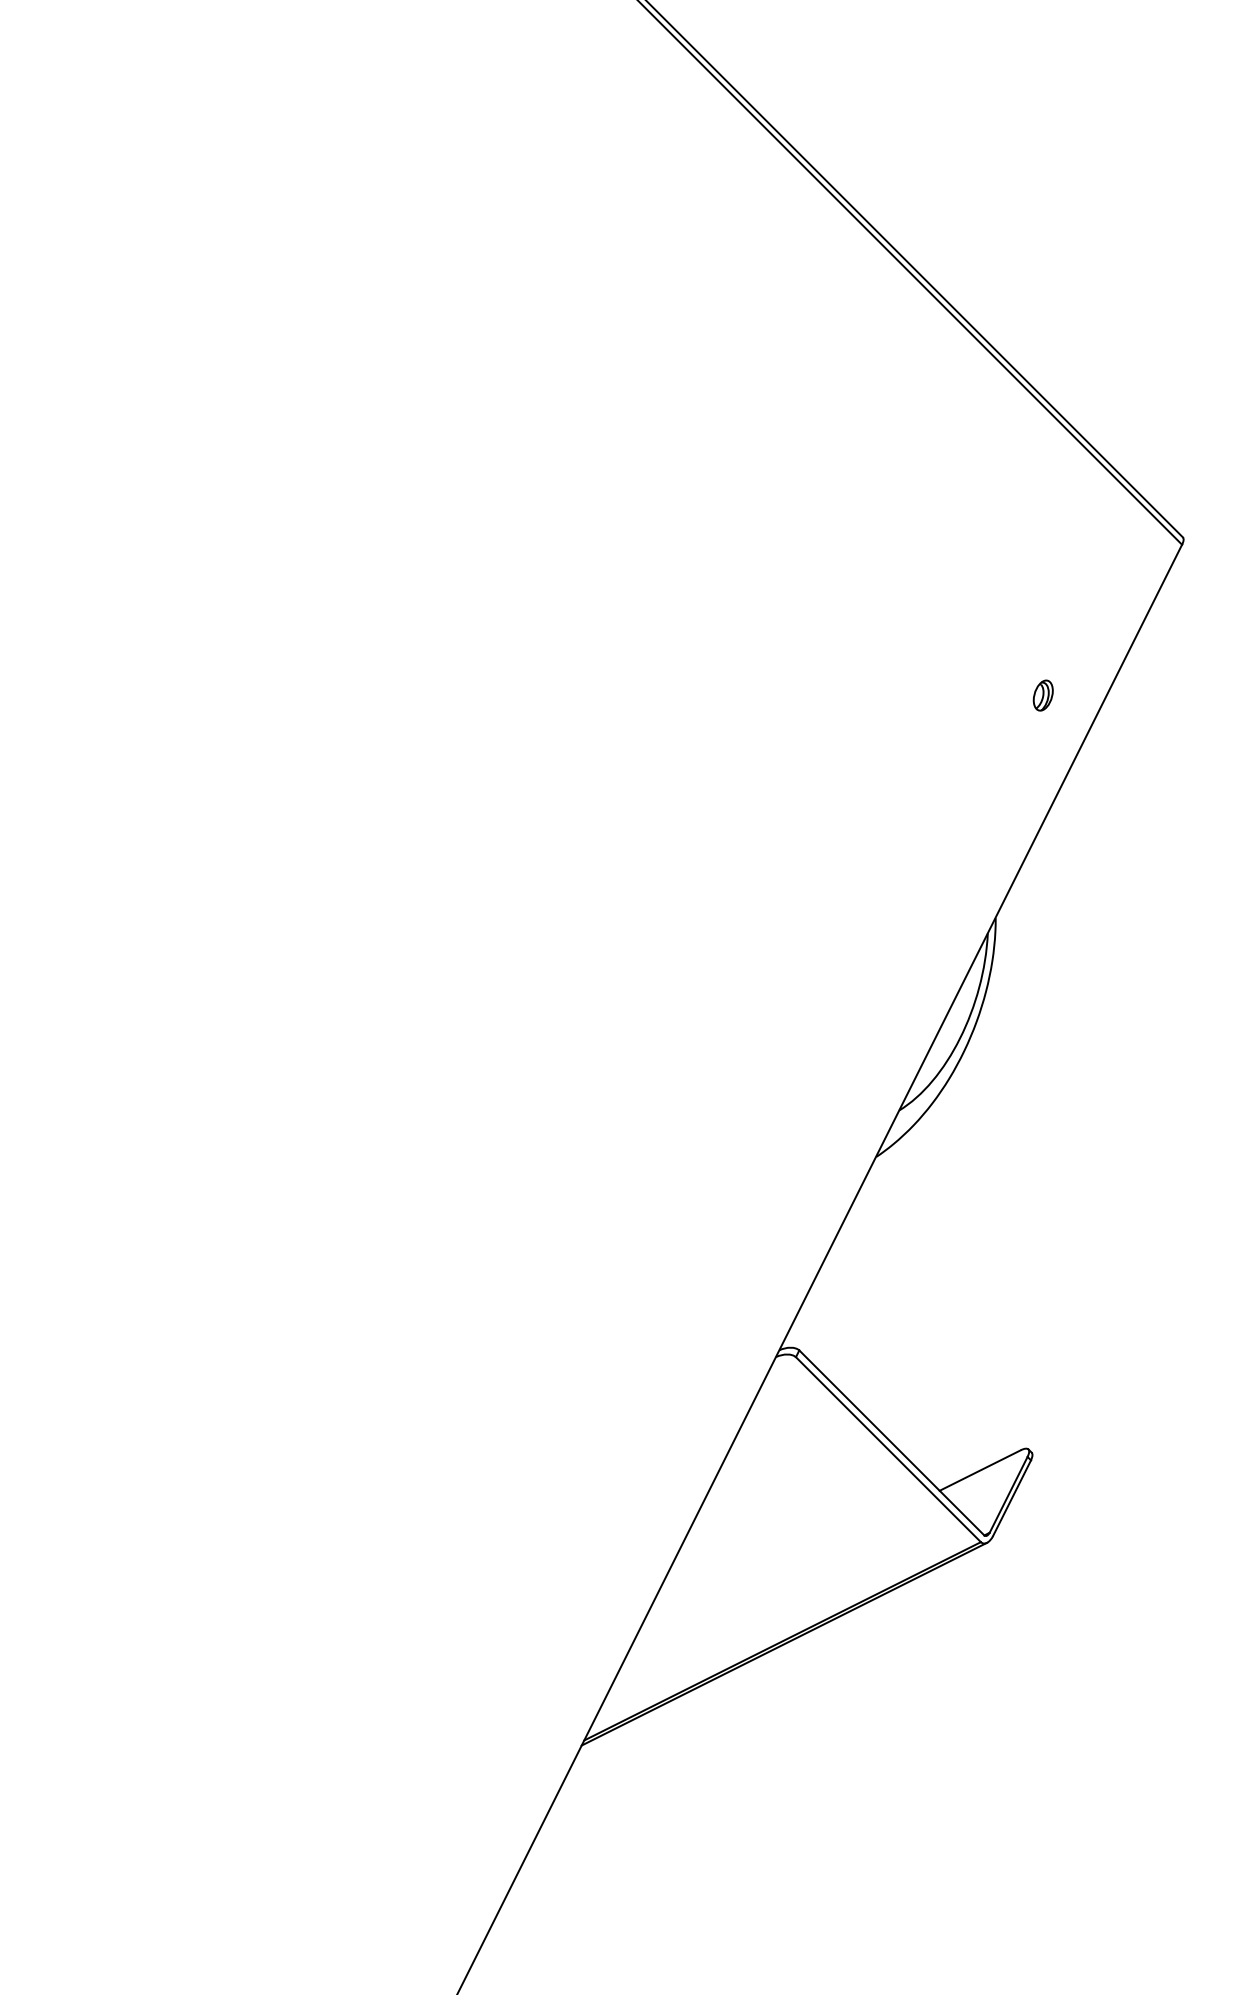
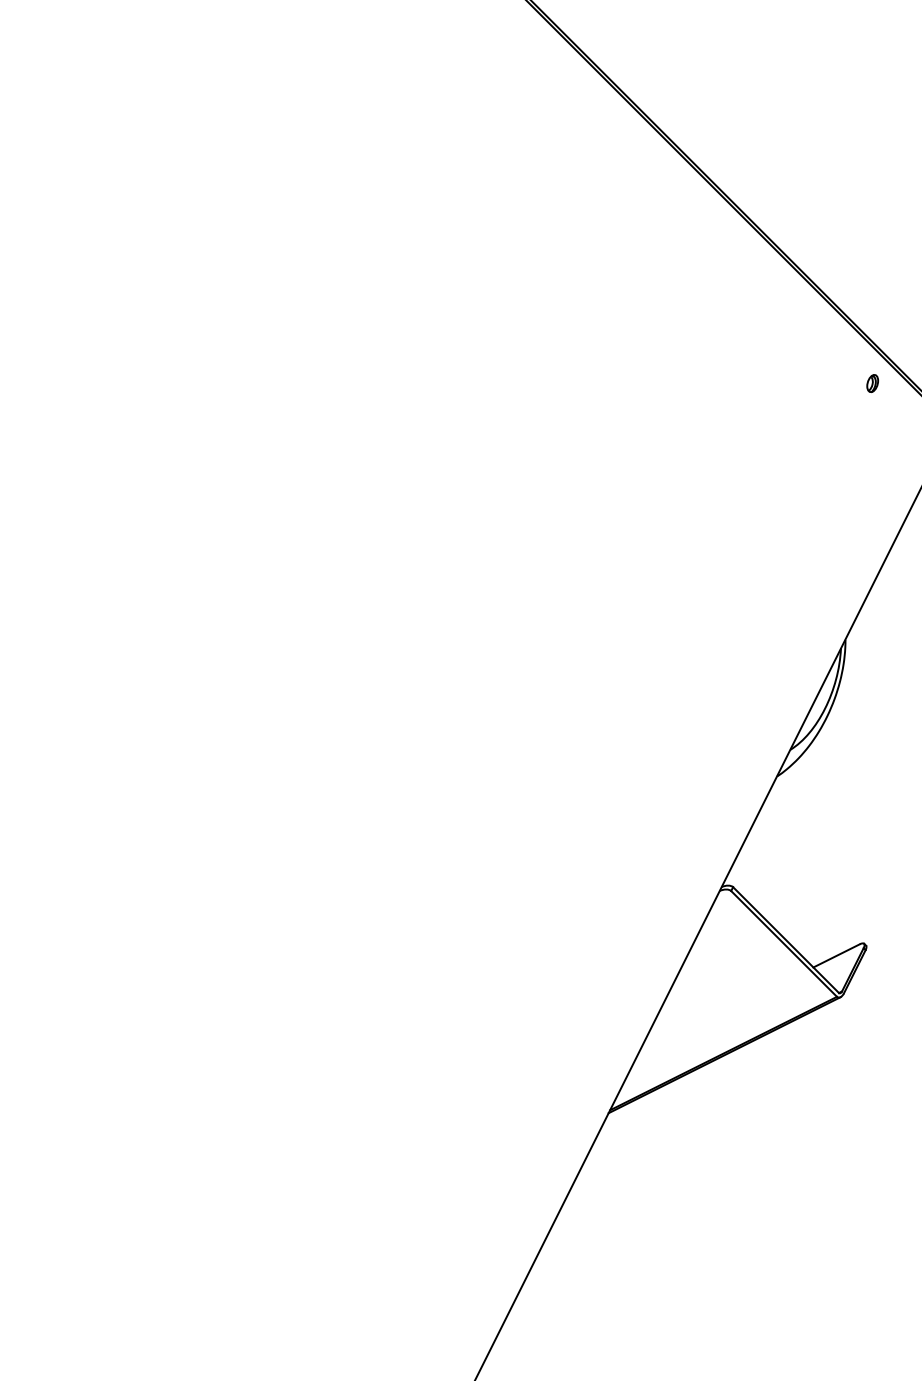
part: (1042, 695) -> (872, 383), moved

